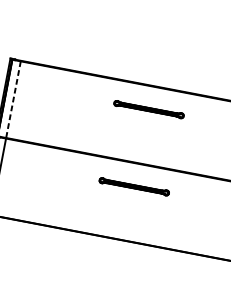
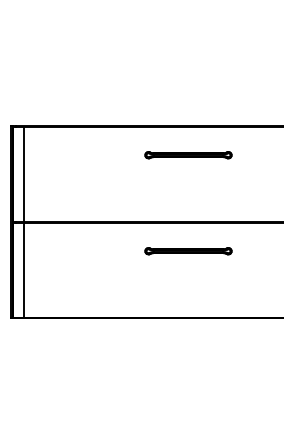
line: (13, 99) -> (23, 174), dashed -> solid

